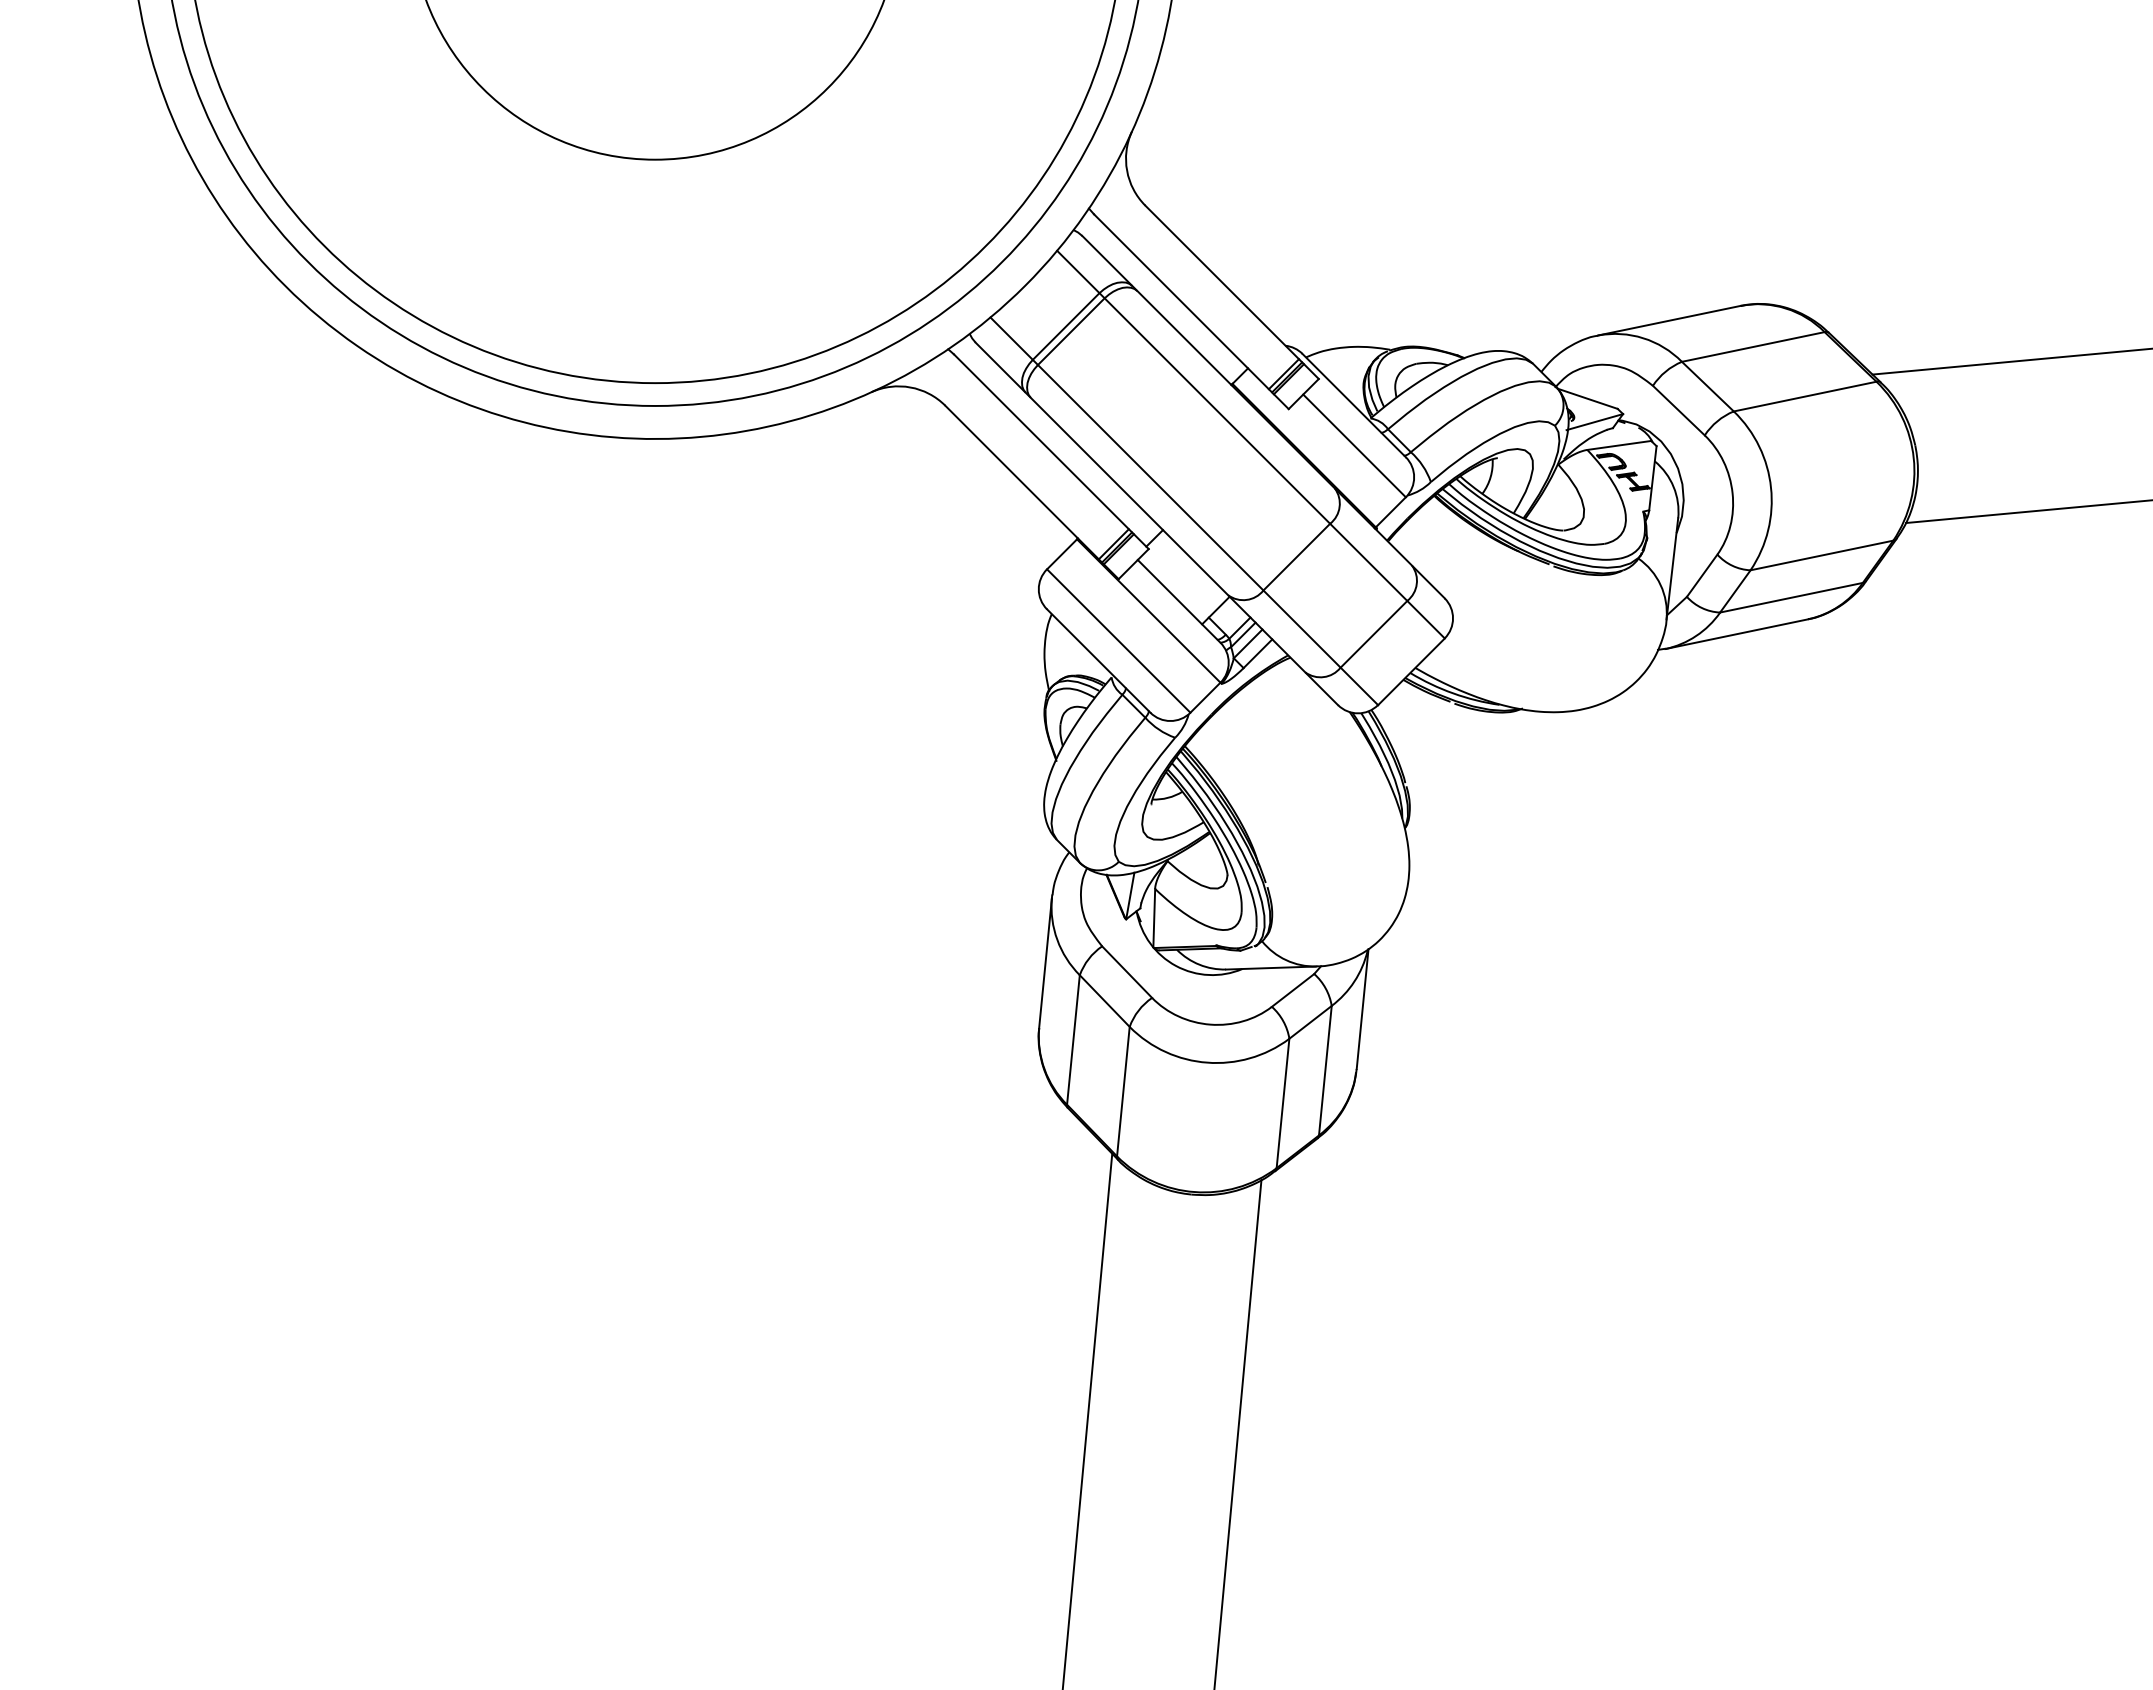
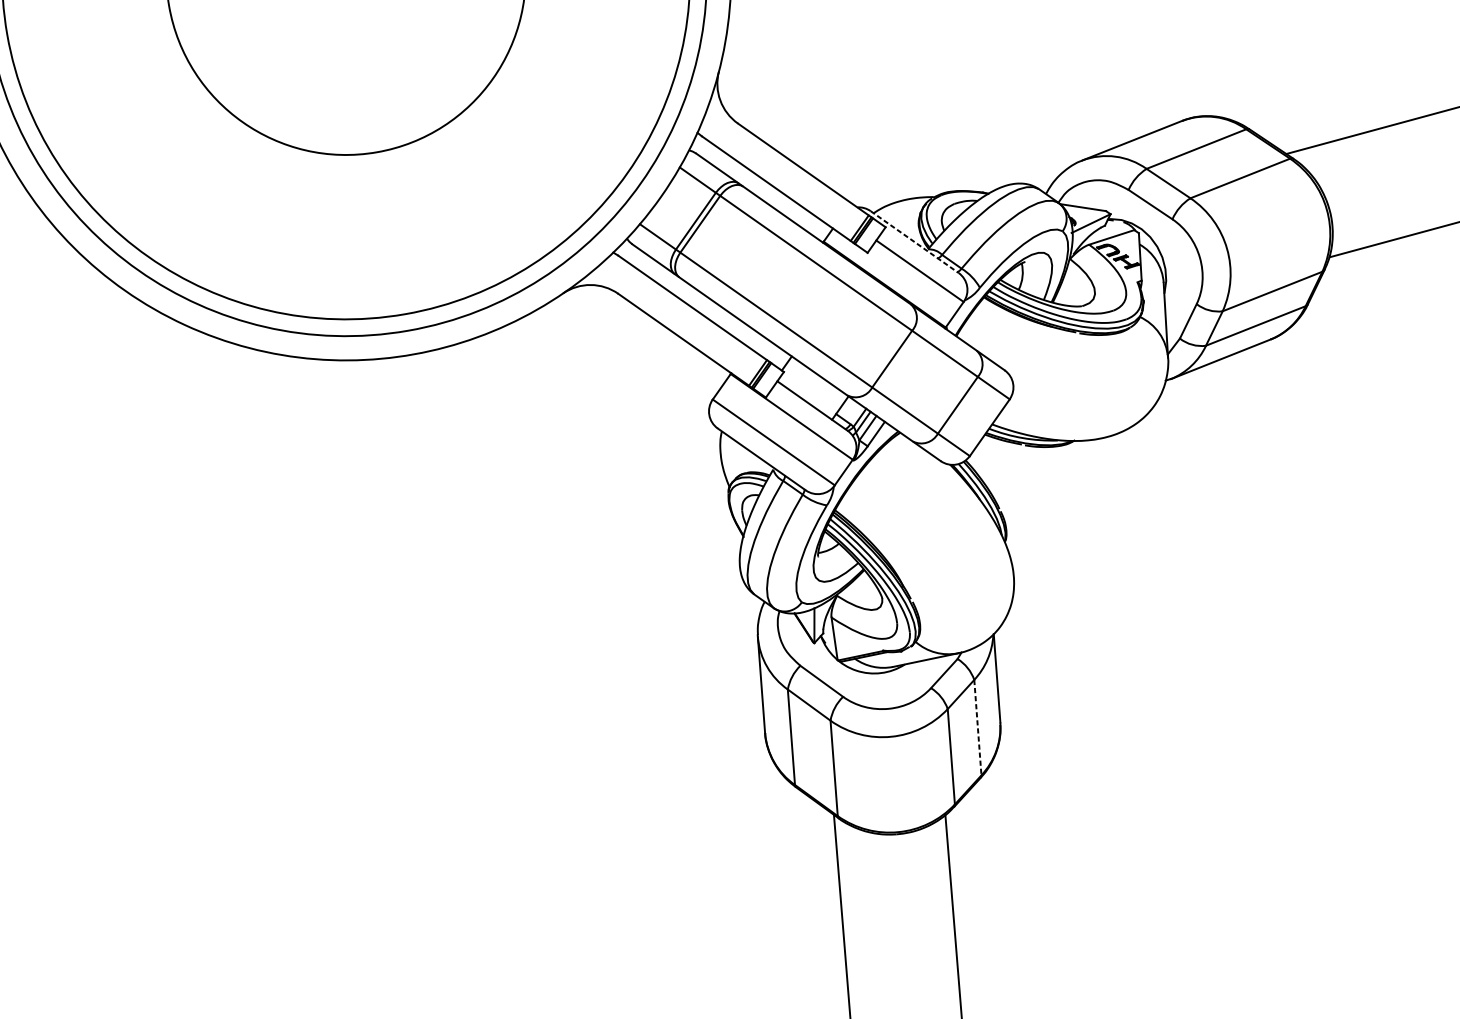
line: (1354, 405) -> (914, 241), solid -> dashed
line: (1325, 1071) -> (978, 728), solid -> dashed

